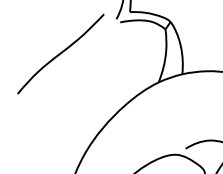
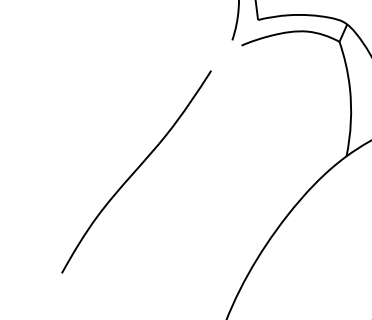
curve: (60, 53) -> (135, 170), moved

